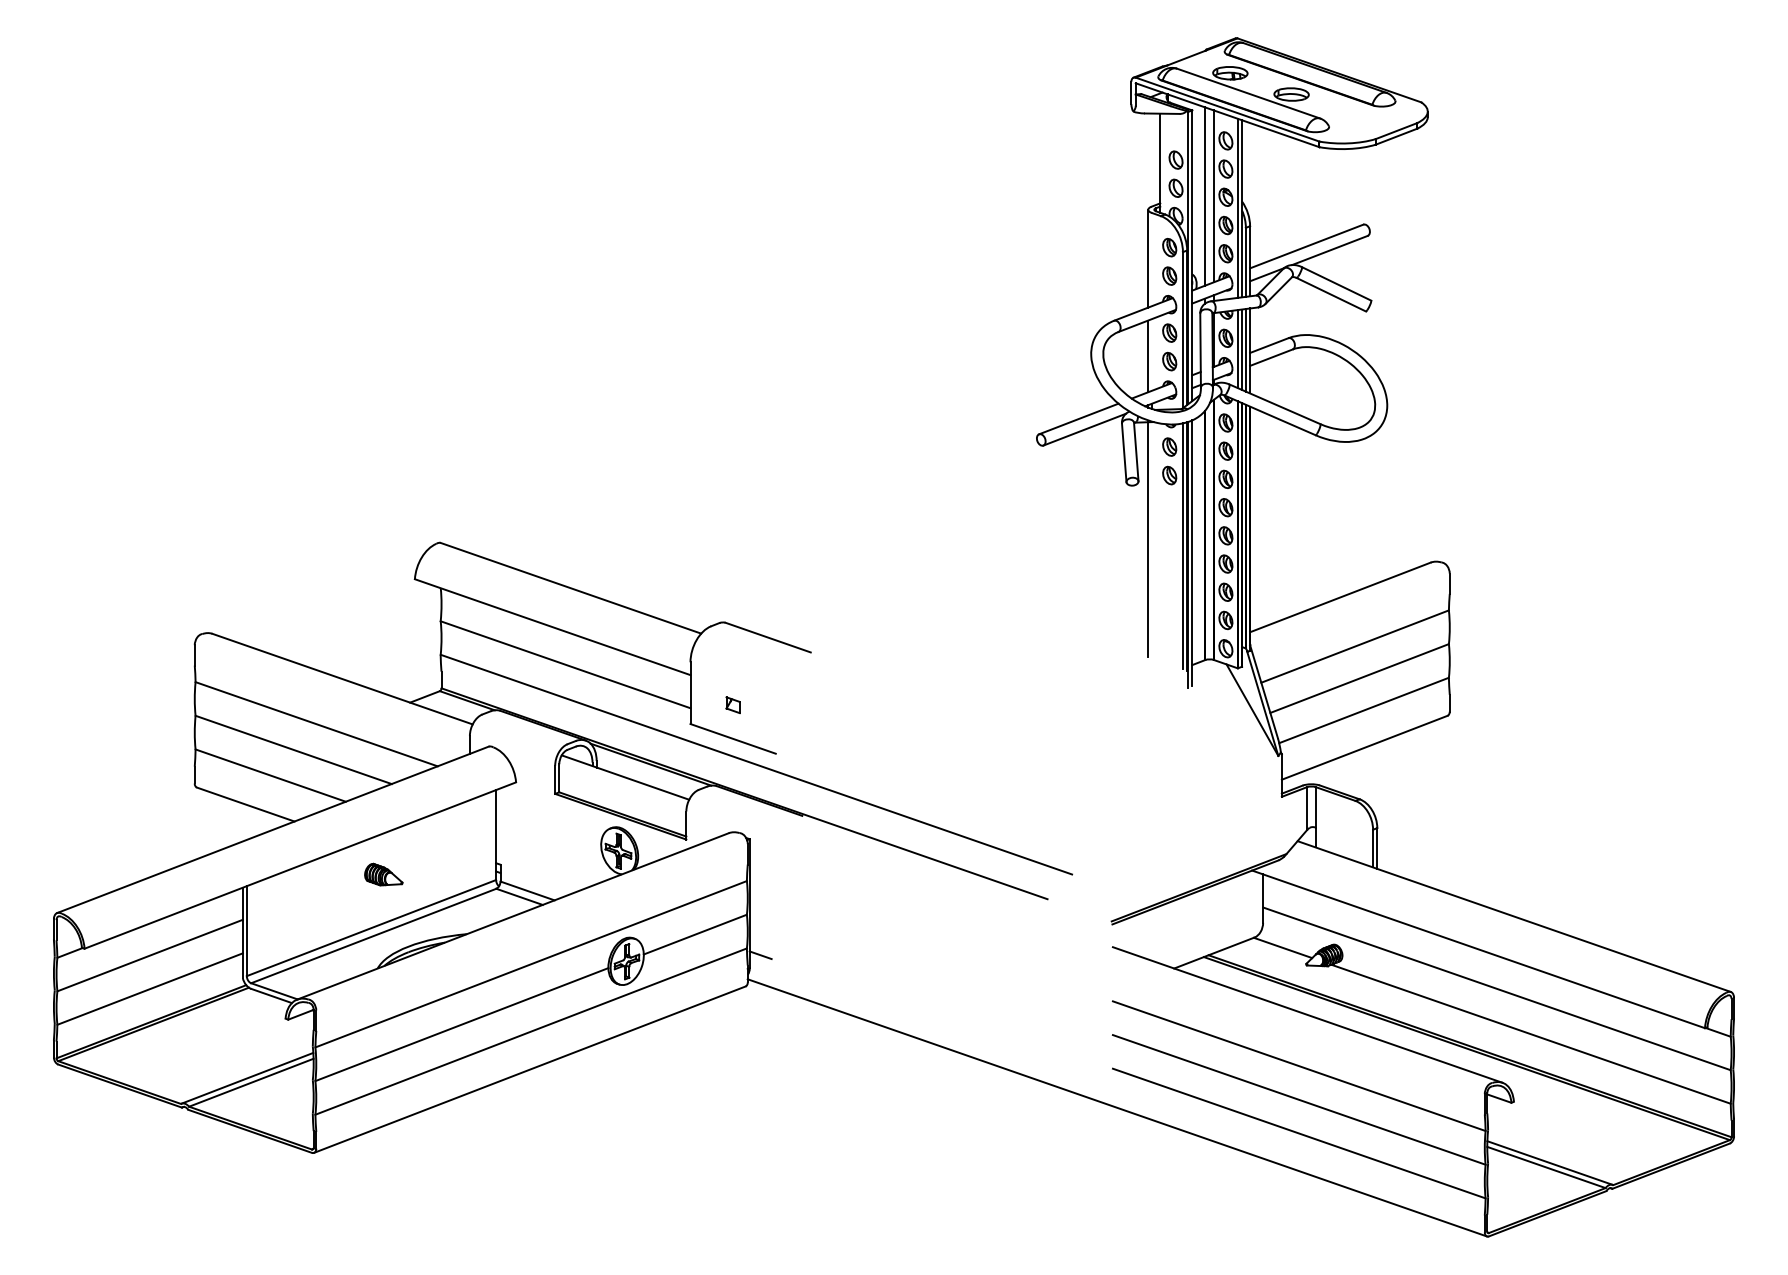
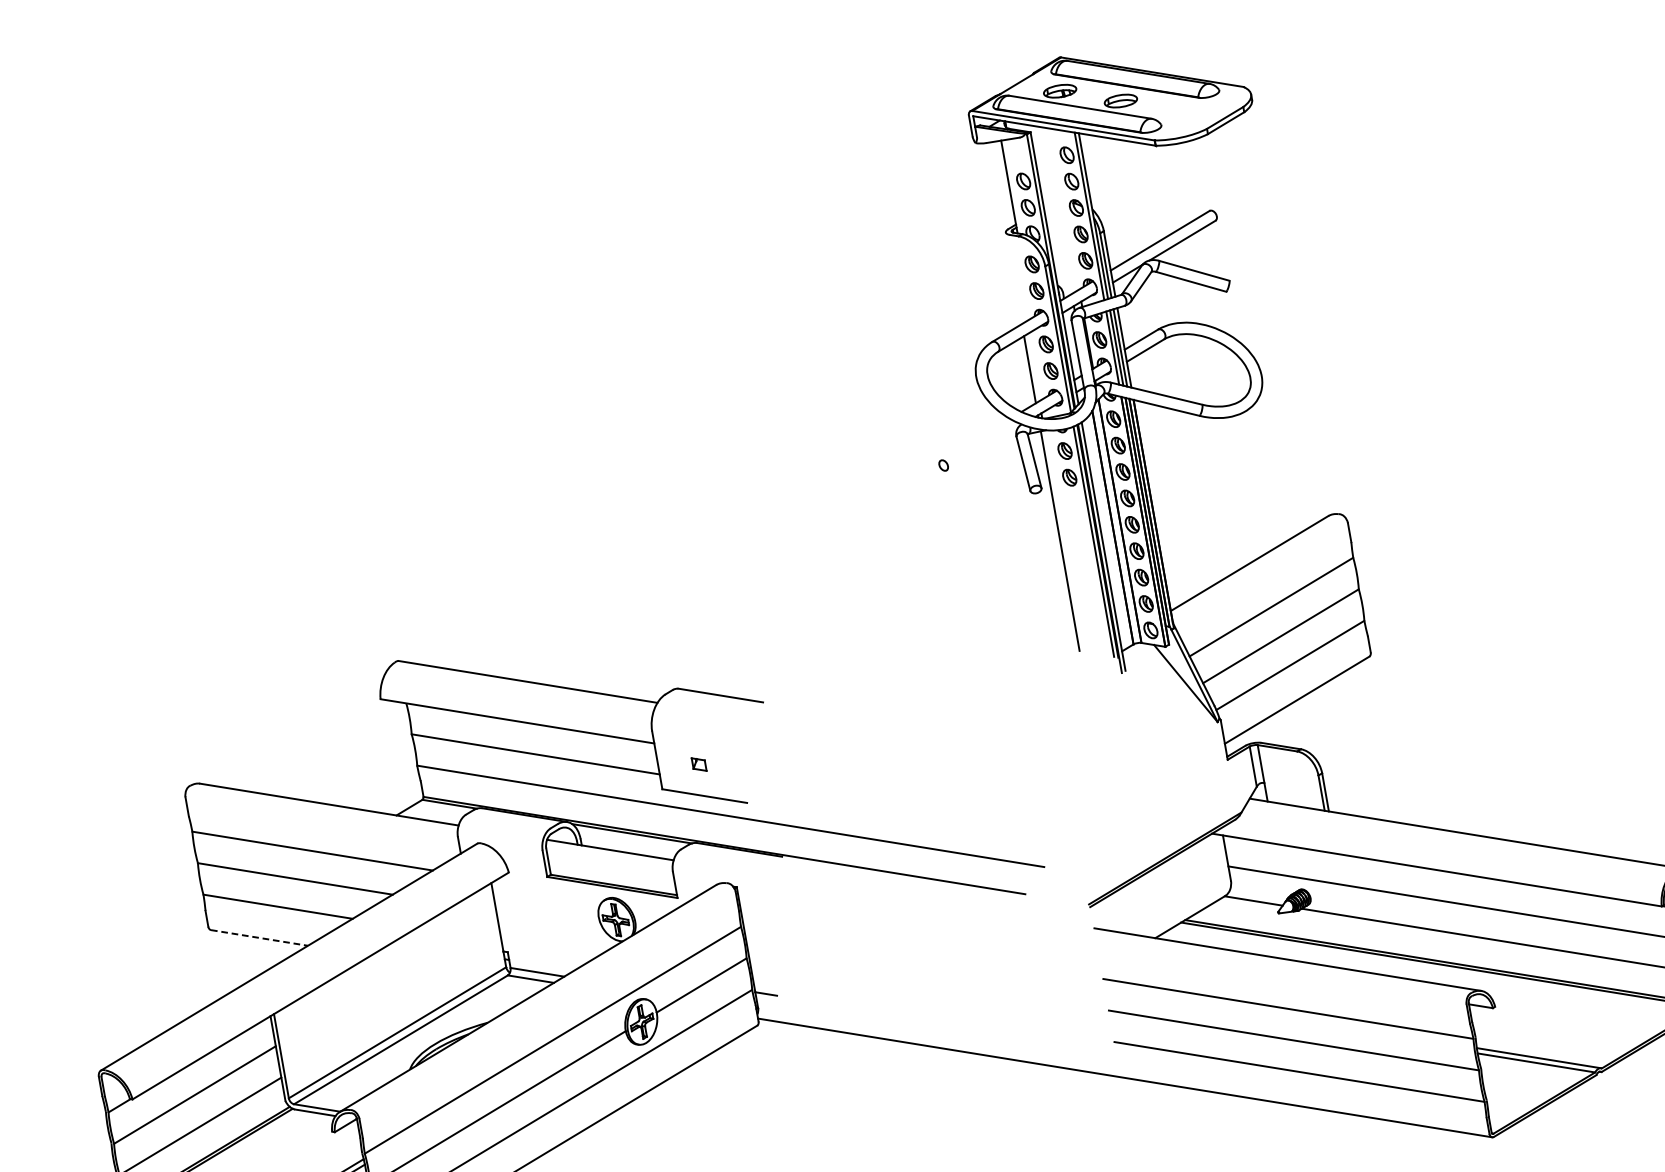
line: (1205, 196) -> (1057, 210), removed
line: (1213, 196) -> (1064, 209), removed
line: (1148, 258) -> (1014, 278), removed
line: (1078, 418) -> (975, 439), removed
line: (1084, 429) -> (982, 448), removed
line: (245, 804) -> (259, 937), solid -> dashed
part: (383, 874) -> (399, 980), removed

